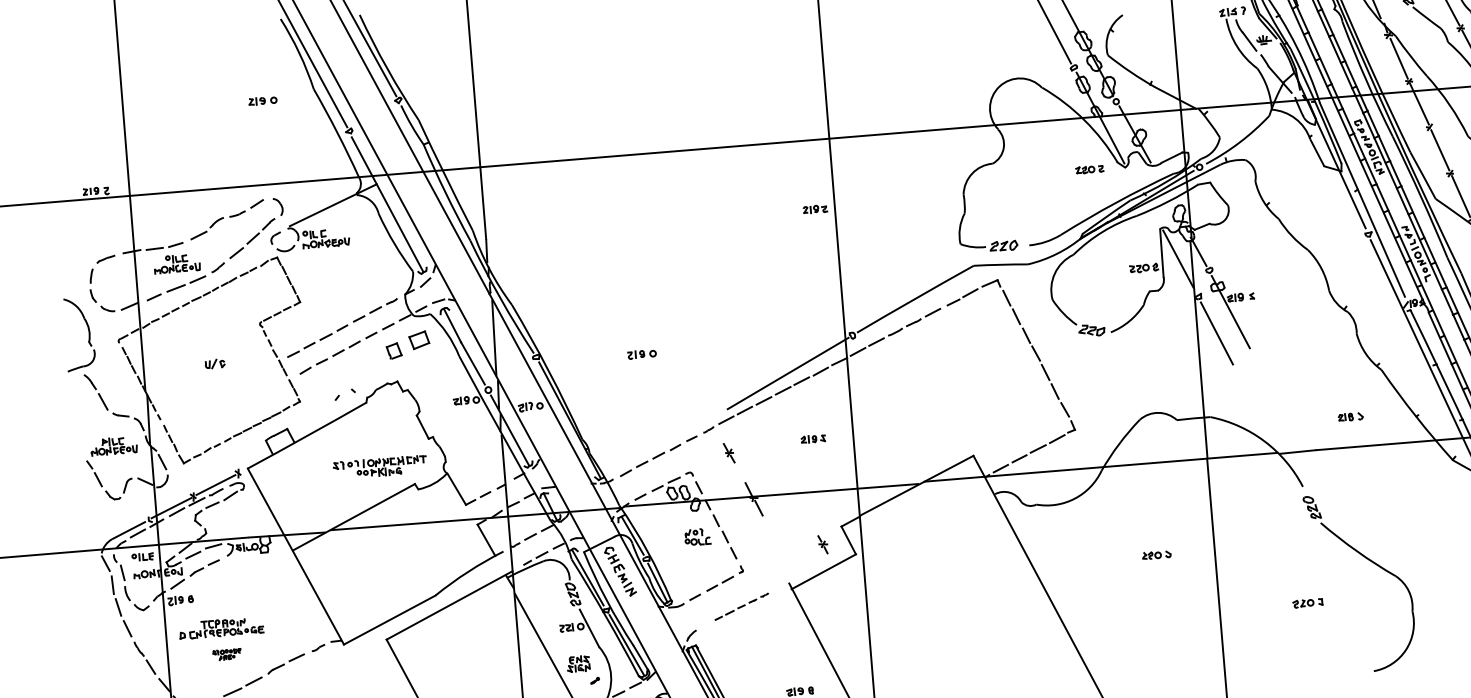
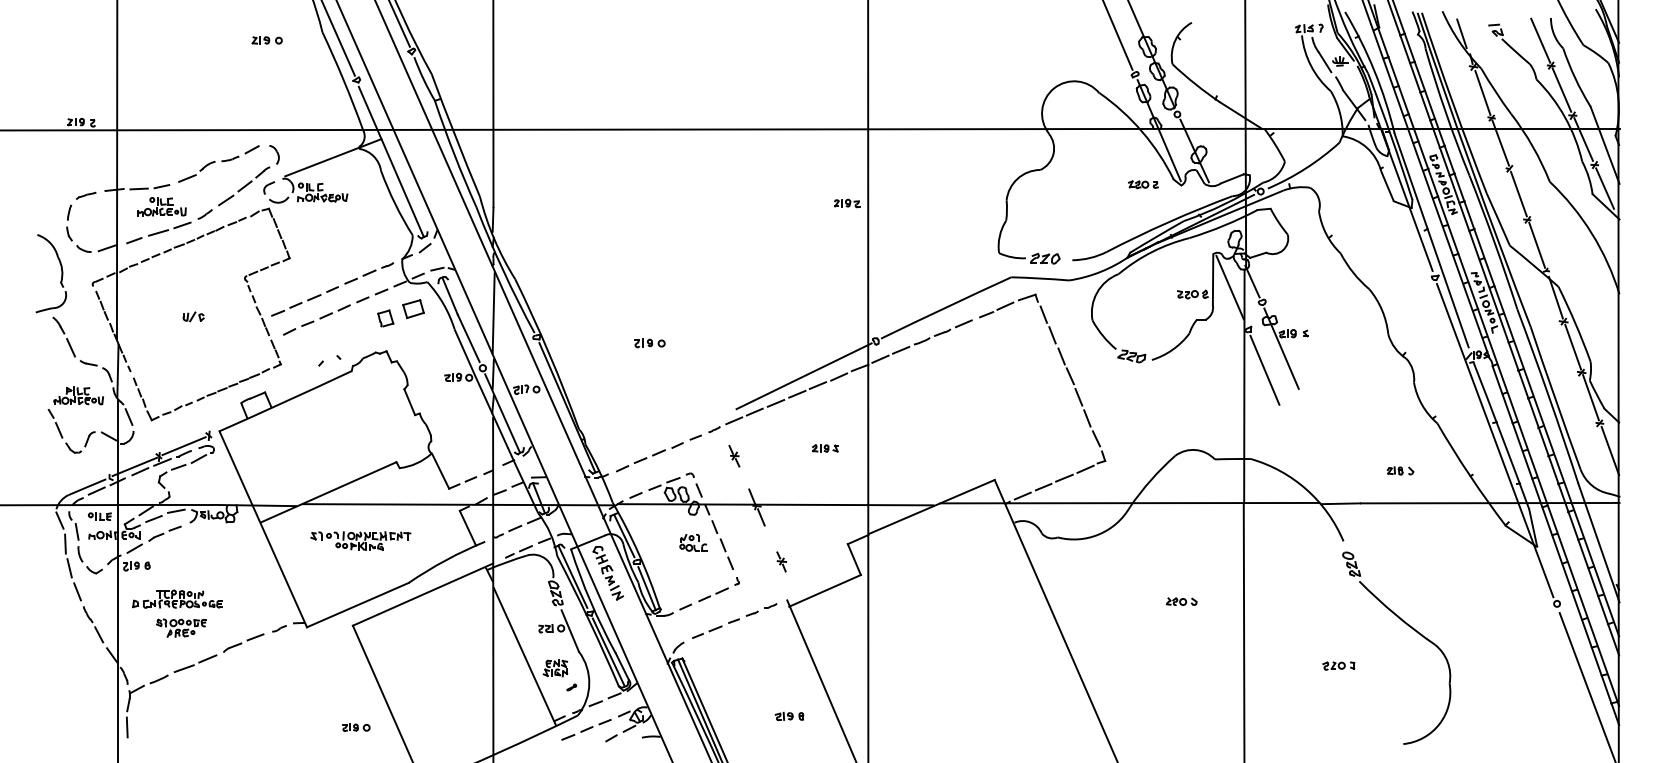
part: (379, 466) -> (360, 540), moved
part: (822, 544) -> (781, 561), moved
part: (741, 606) -> (734, 620), size x1.43
part: (227, 654) -> (181, 627), size x1.67

